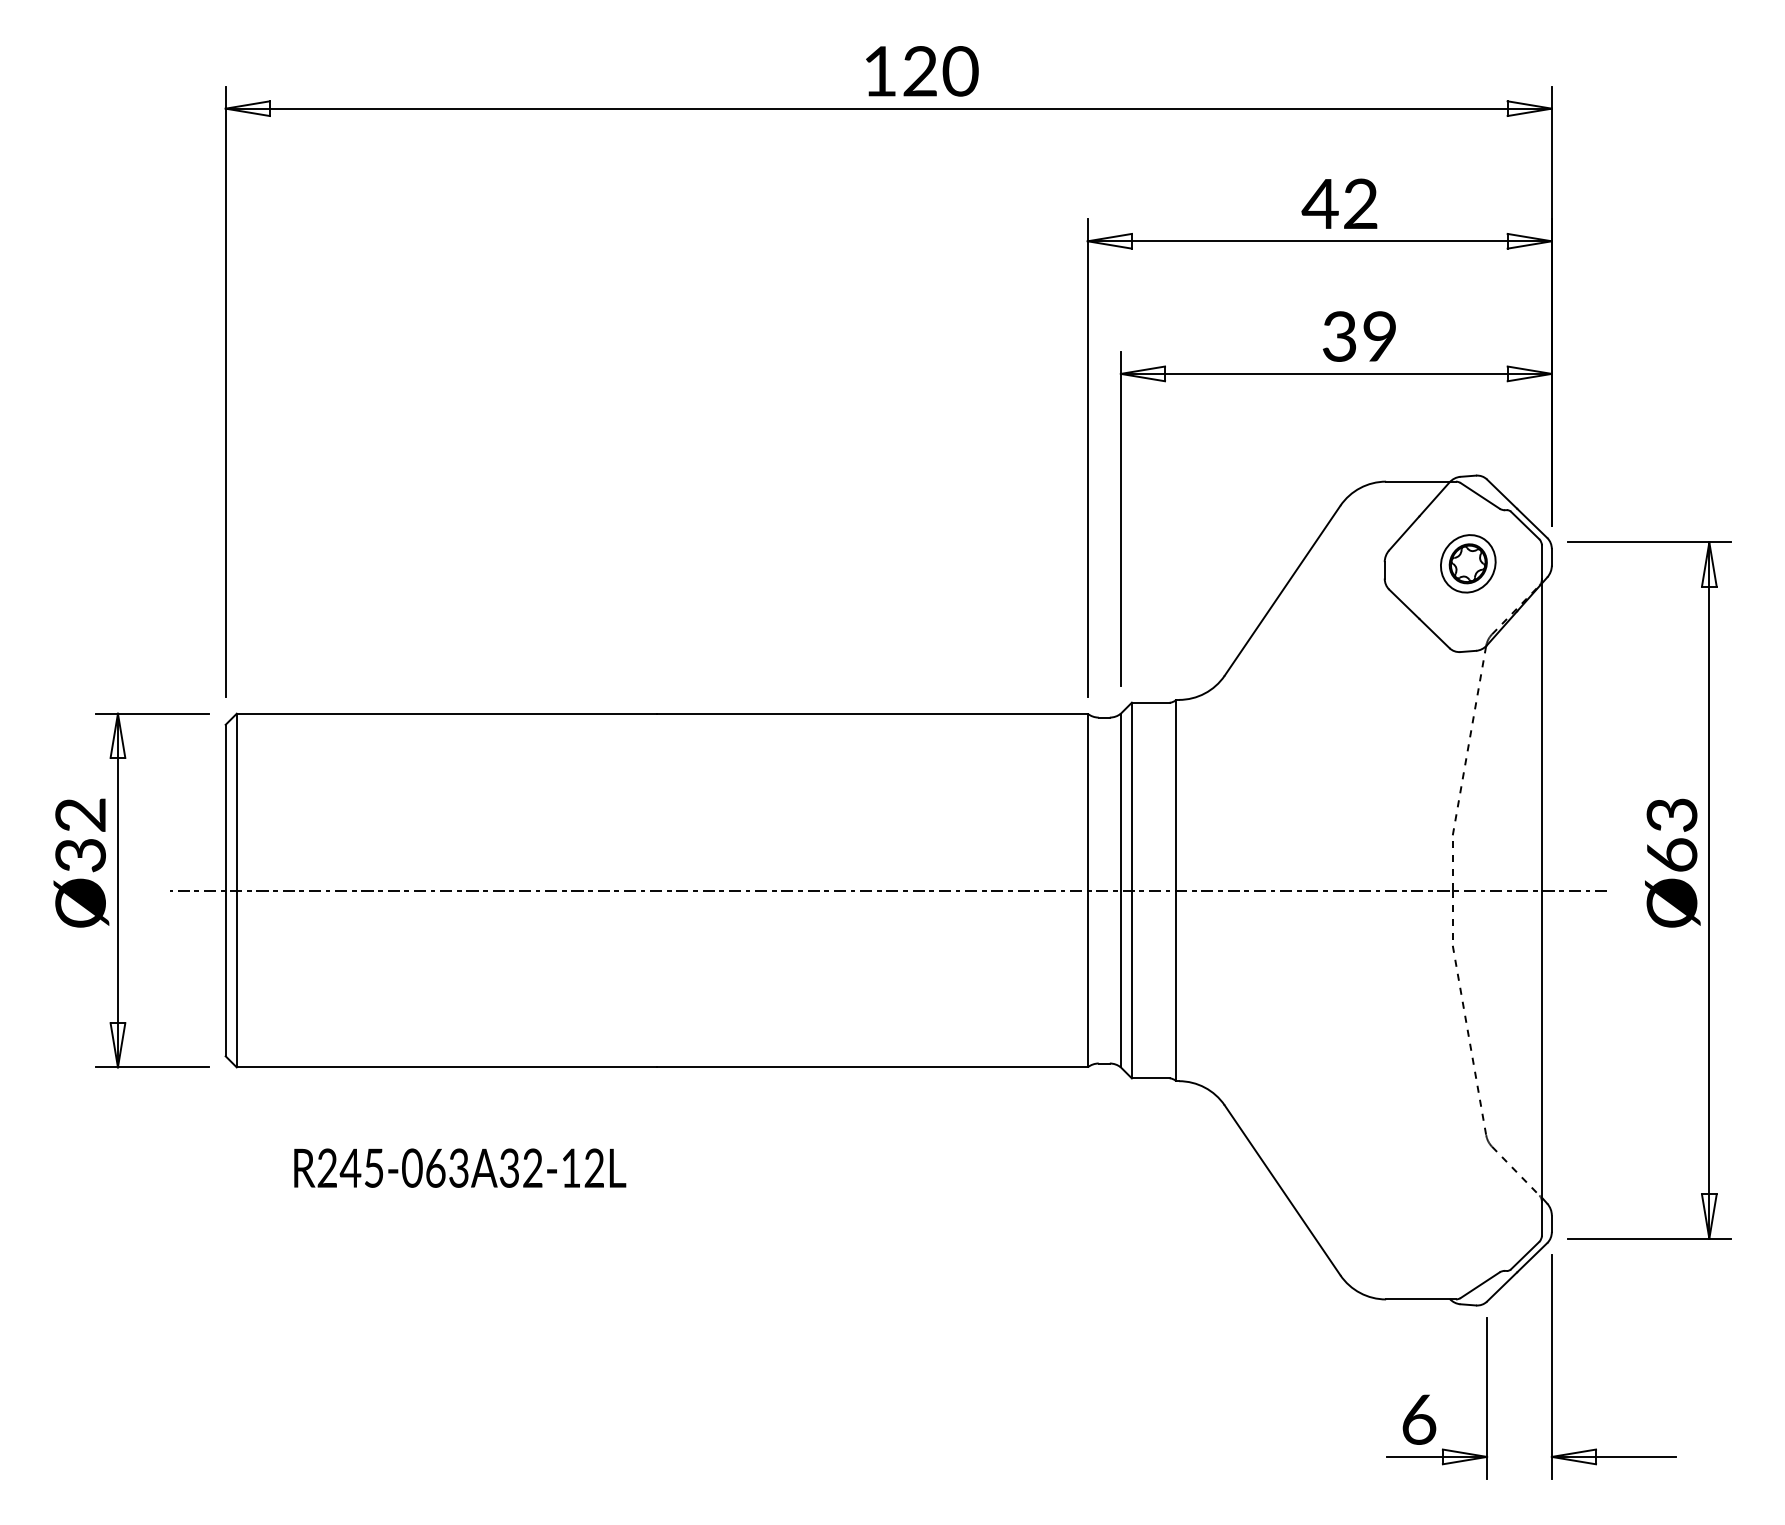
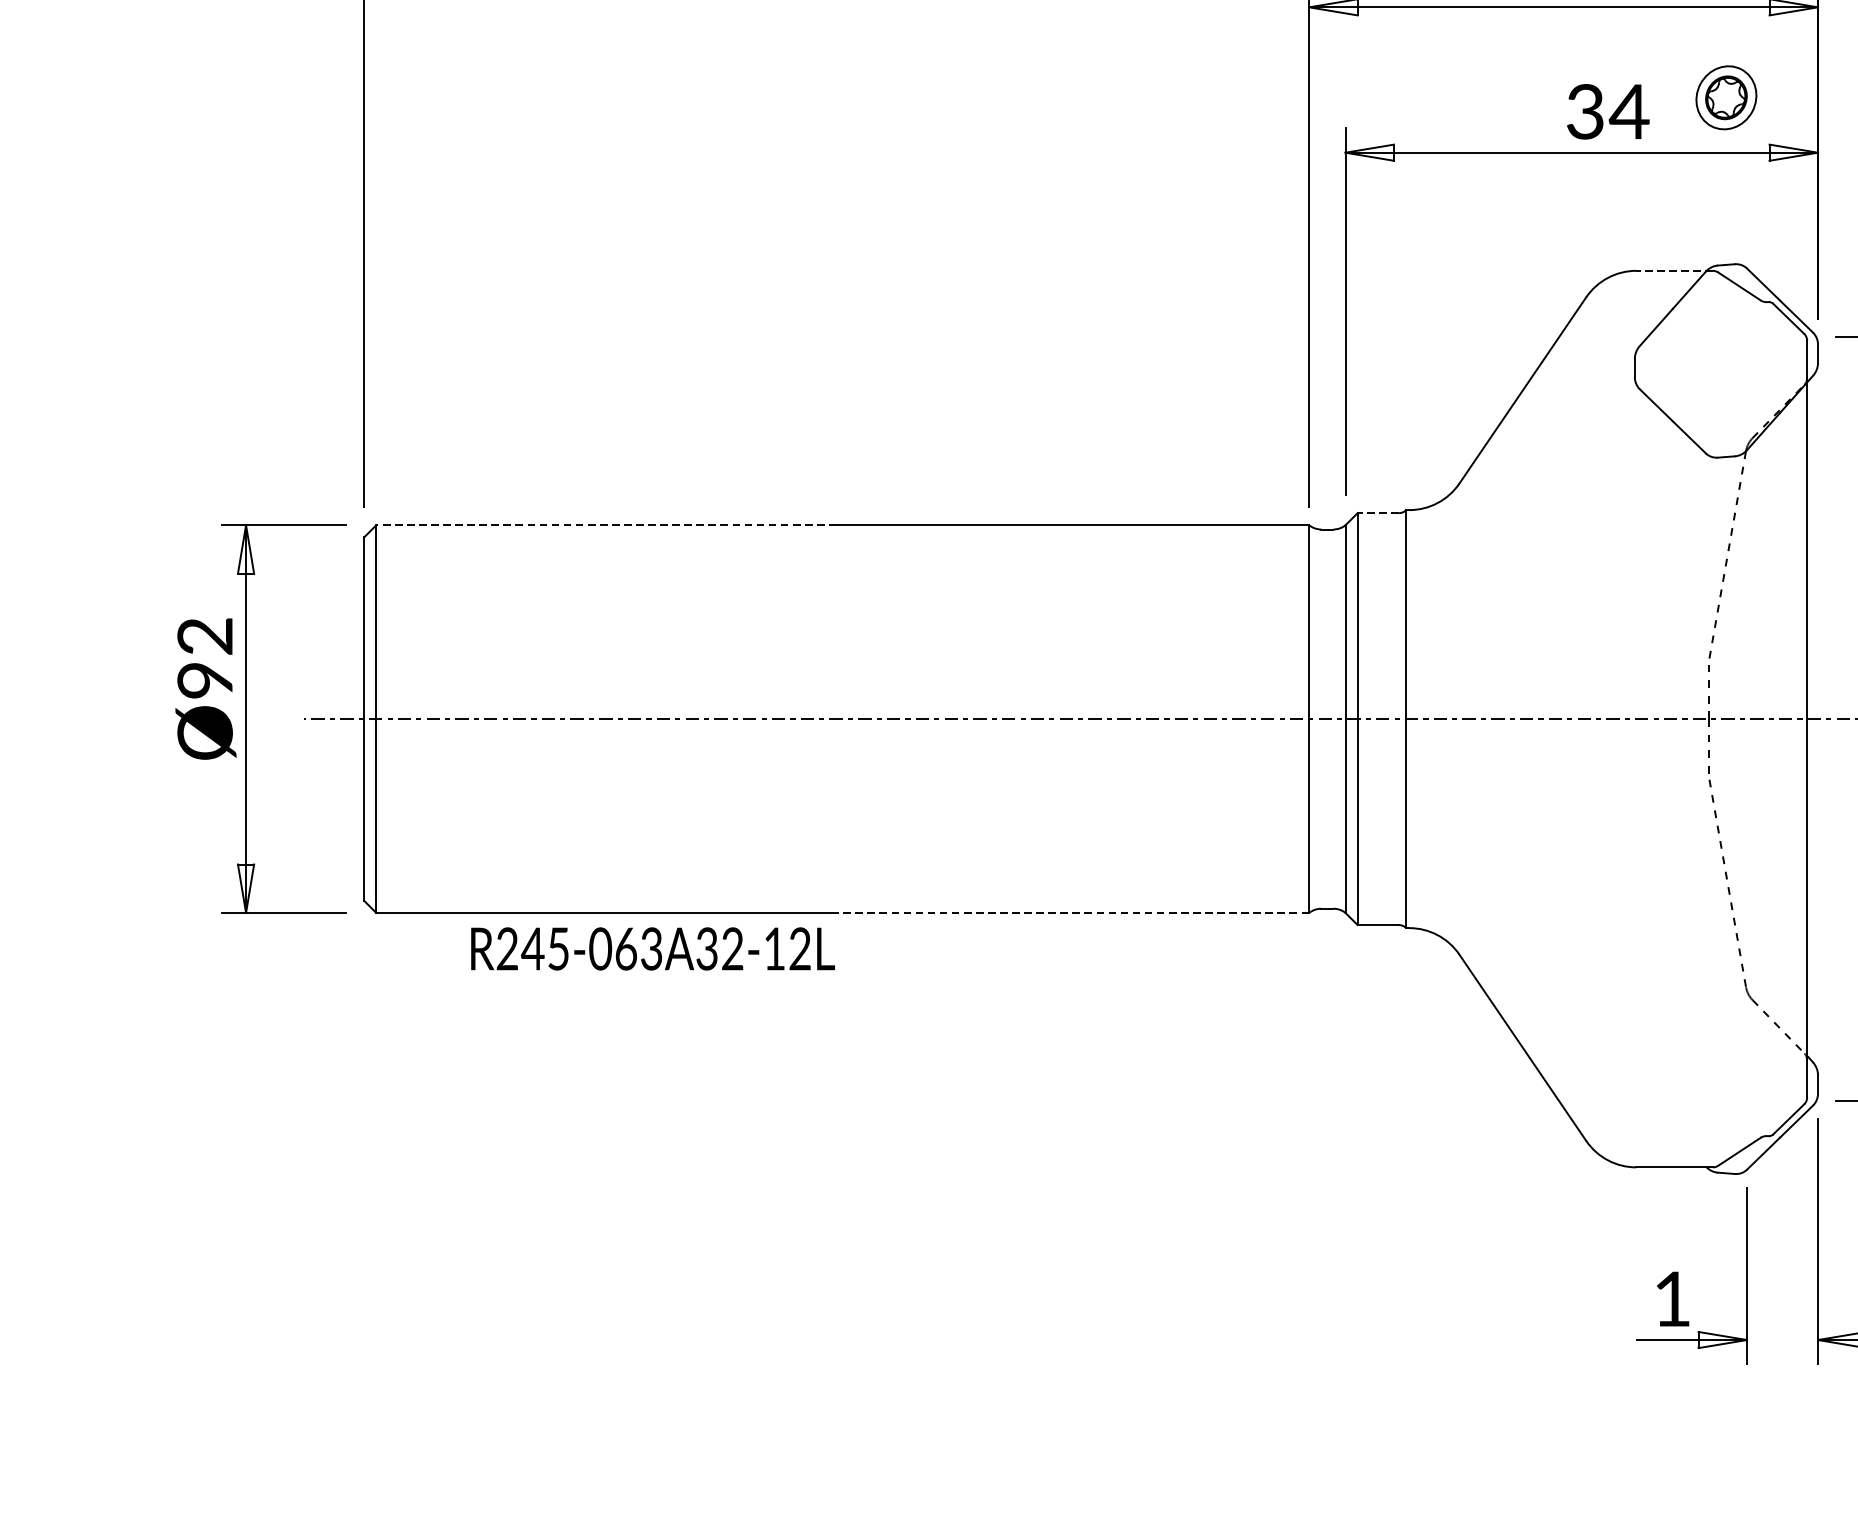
text: (1379, 336) -> (1629, 111), 39 -> 34
line: (1421, 481) -> (1675, 270), solid -> dashed
part: (1468, 563) -> (1726, 97), moved
line: (1150, 702) -> (1378, 512), solid -> dashed
line: (446, 713) -> (606, 525), solid -> dashed
text: (80, 855) -> (204, 680), Ø32 -> Ø92
line: (871, 1067) -> (1072, 913), solid -> dashed
text: (460, 1167) -> (653, 948), moved
text: (1419, 1419) -> (1672, 1299), 6 -> 1

